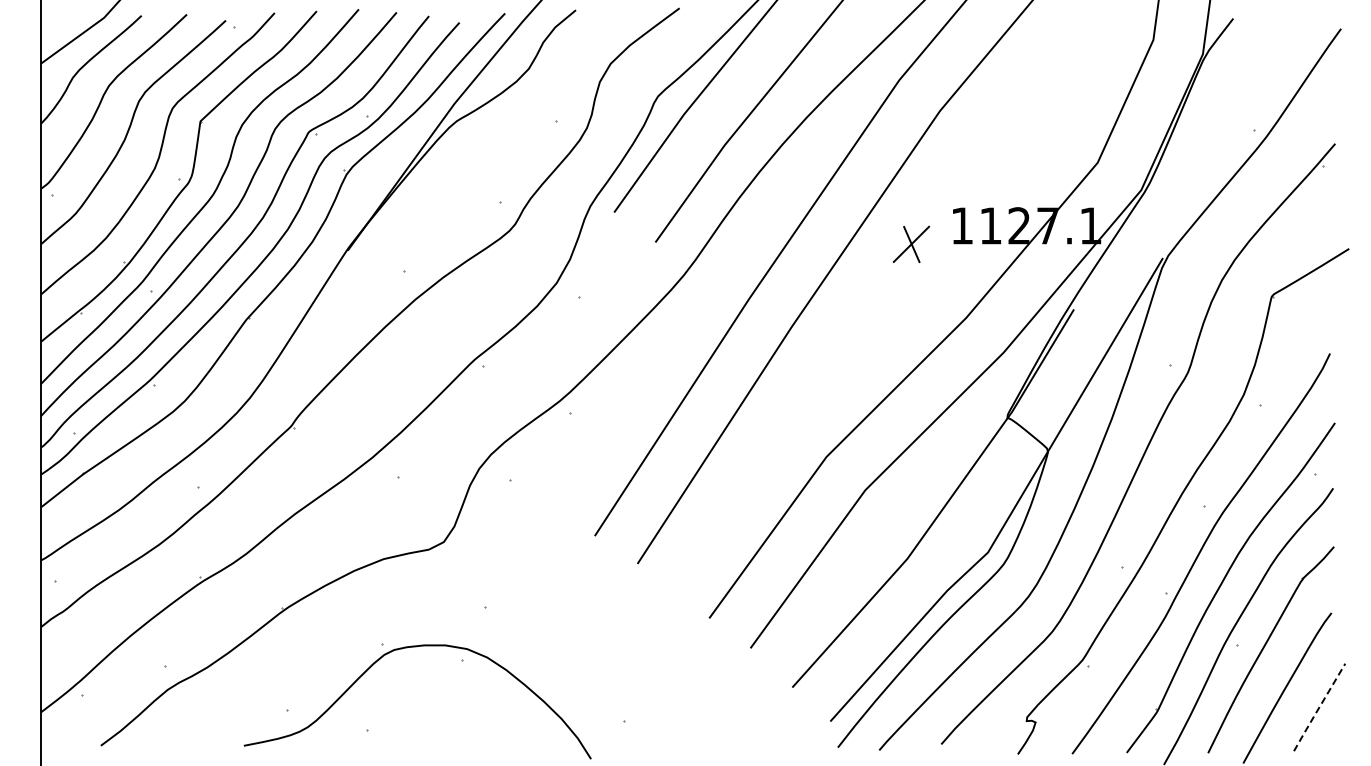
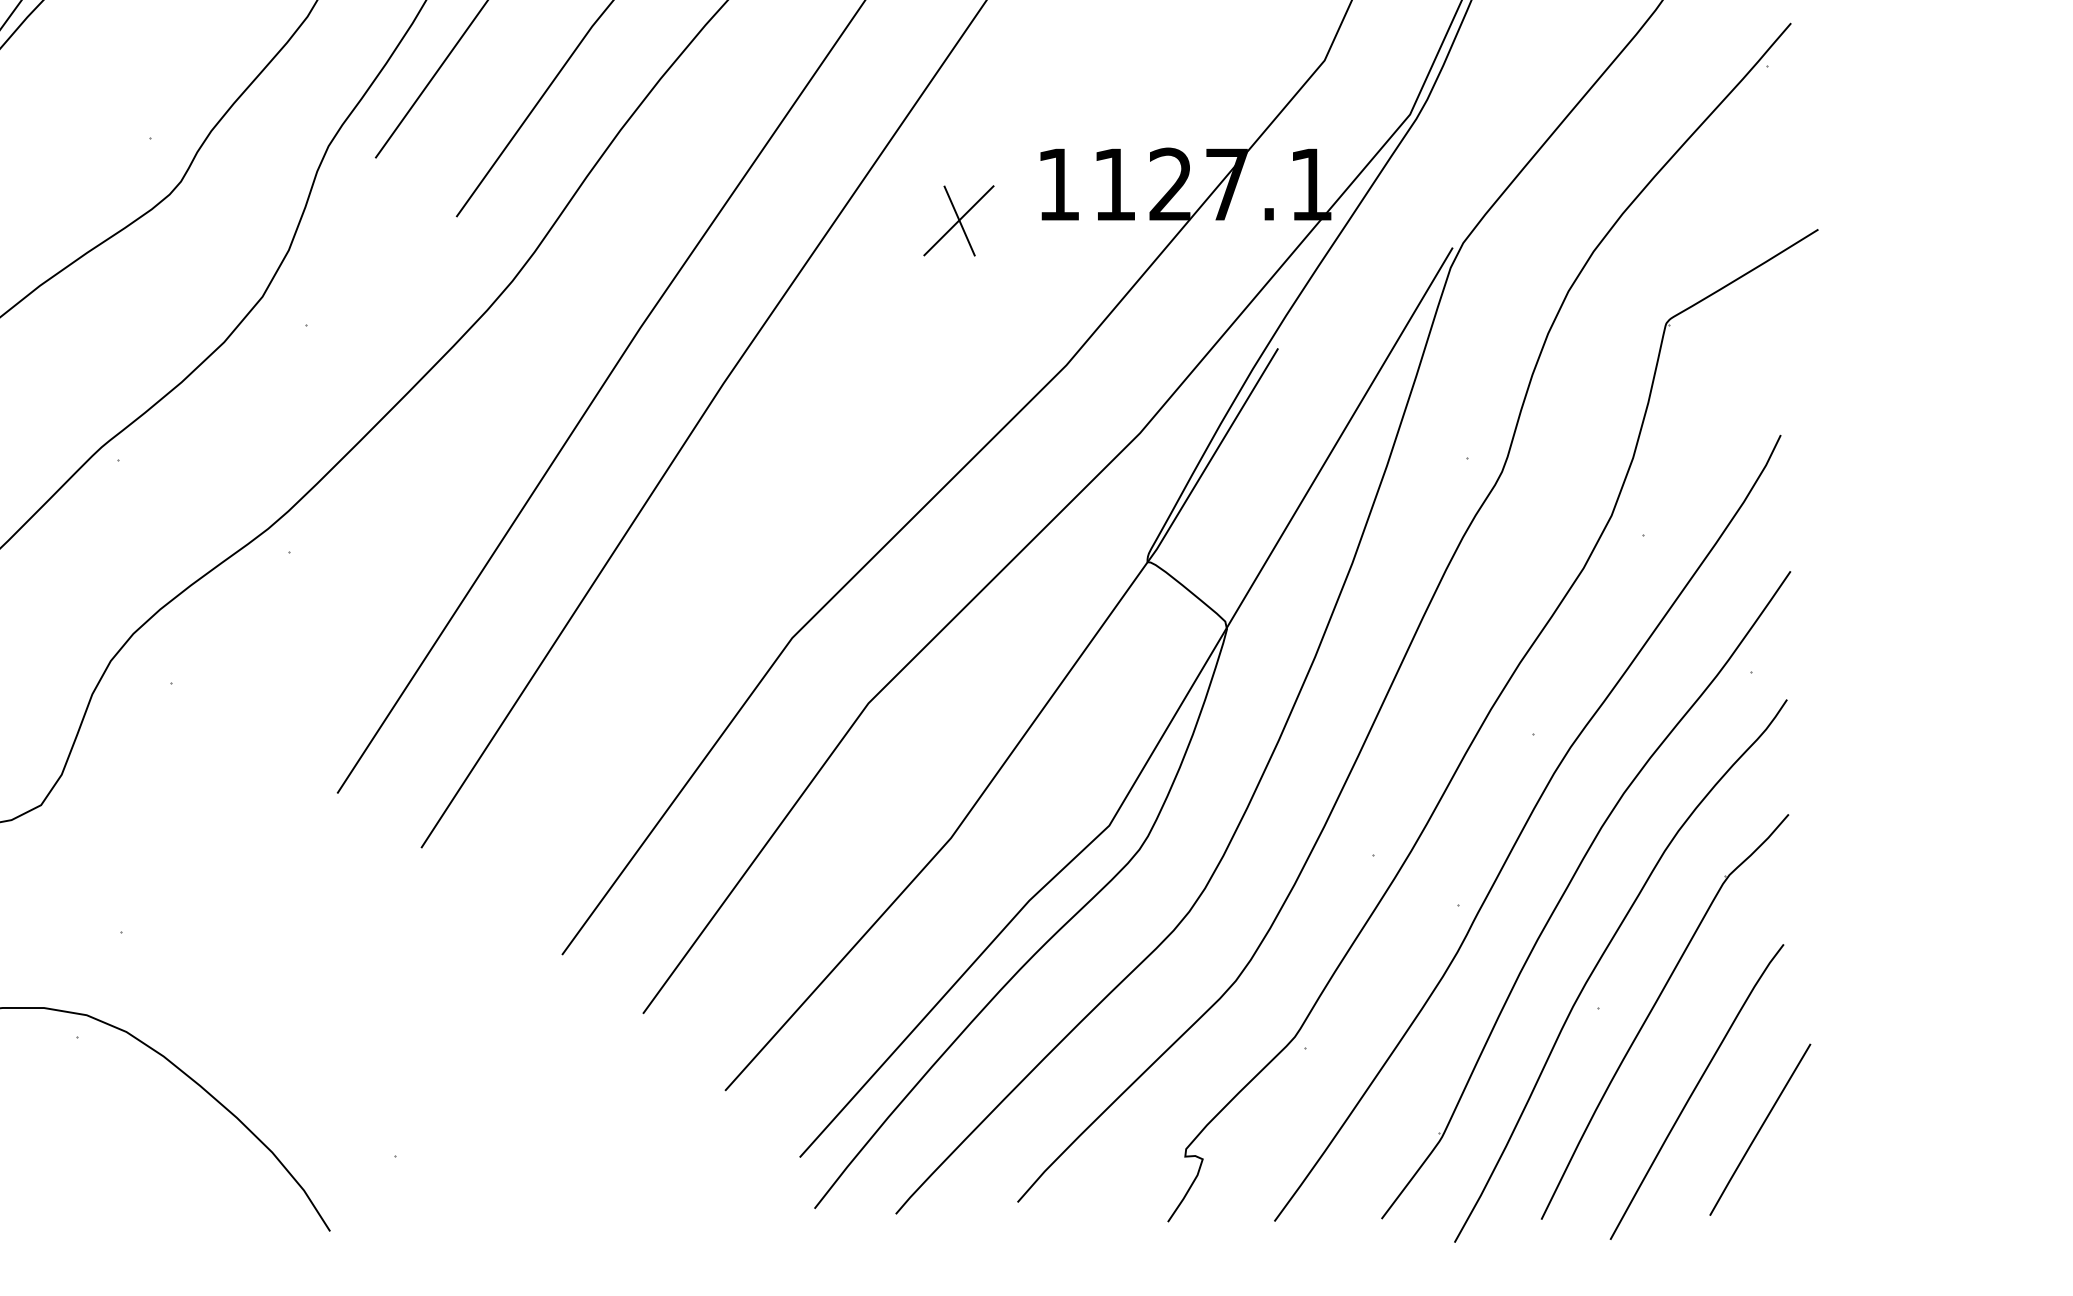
line: (1318, 708) -> (1758, 1131), dashed -> solid

